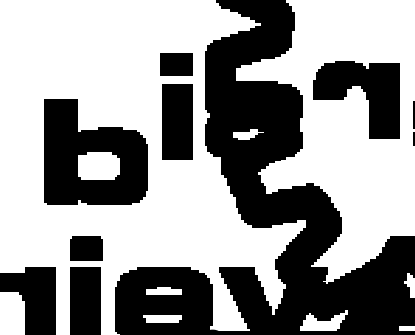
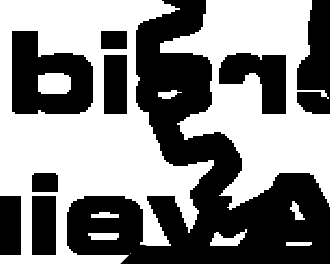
part: (367, 99) -> (260, 83), moved
part: (96, 151) -> (52, 72), moved

